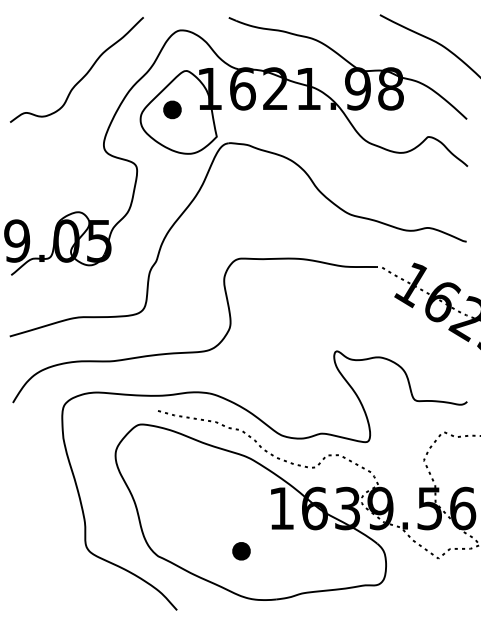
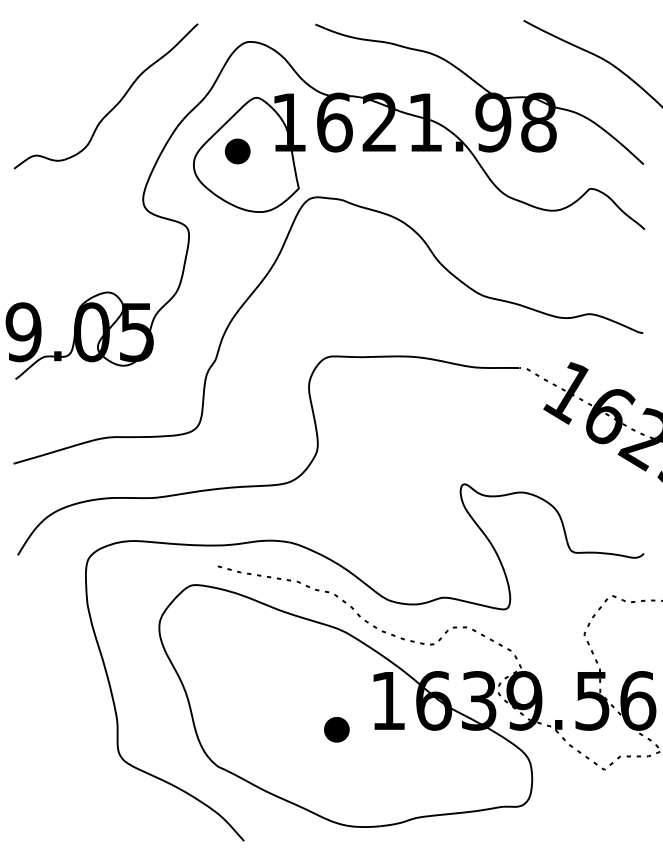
part: (241, 551) -> (336, 729), moved

